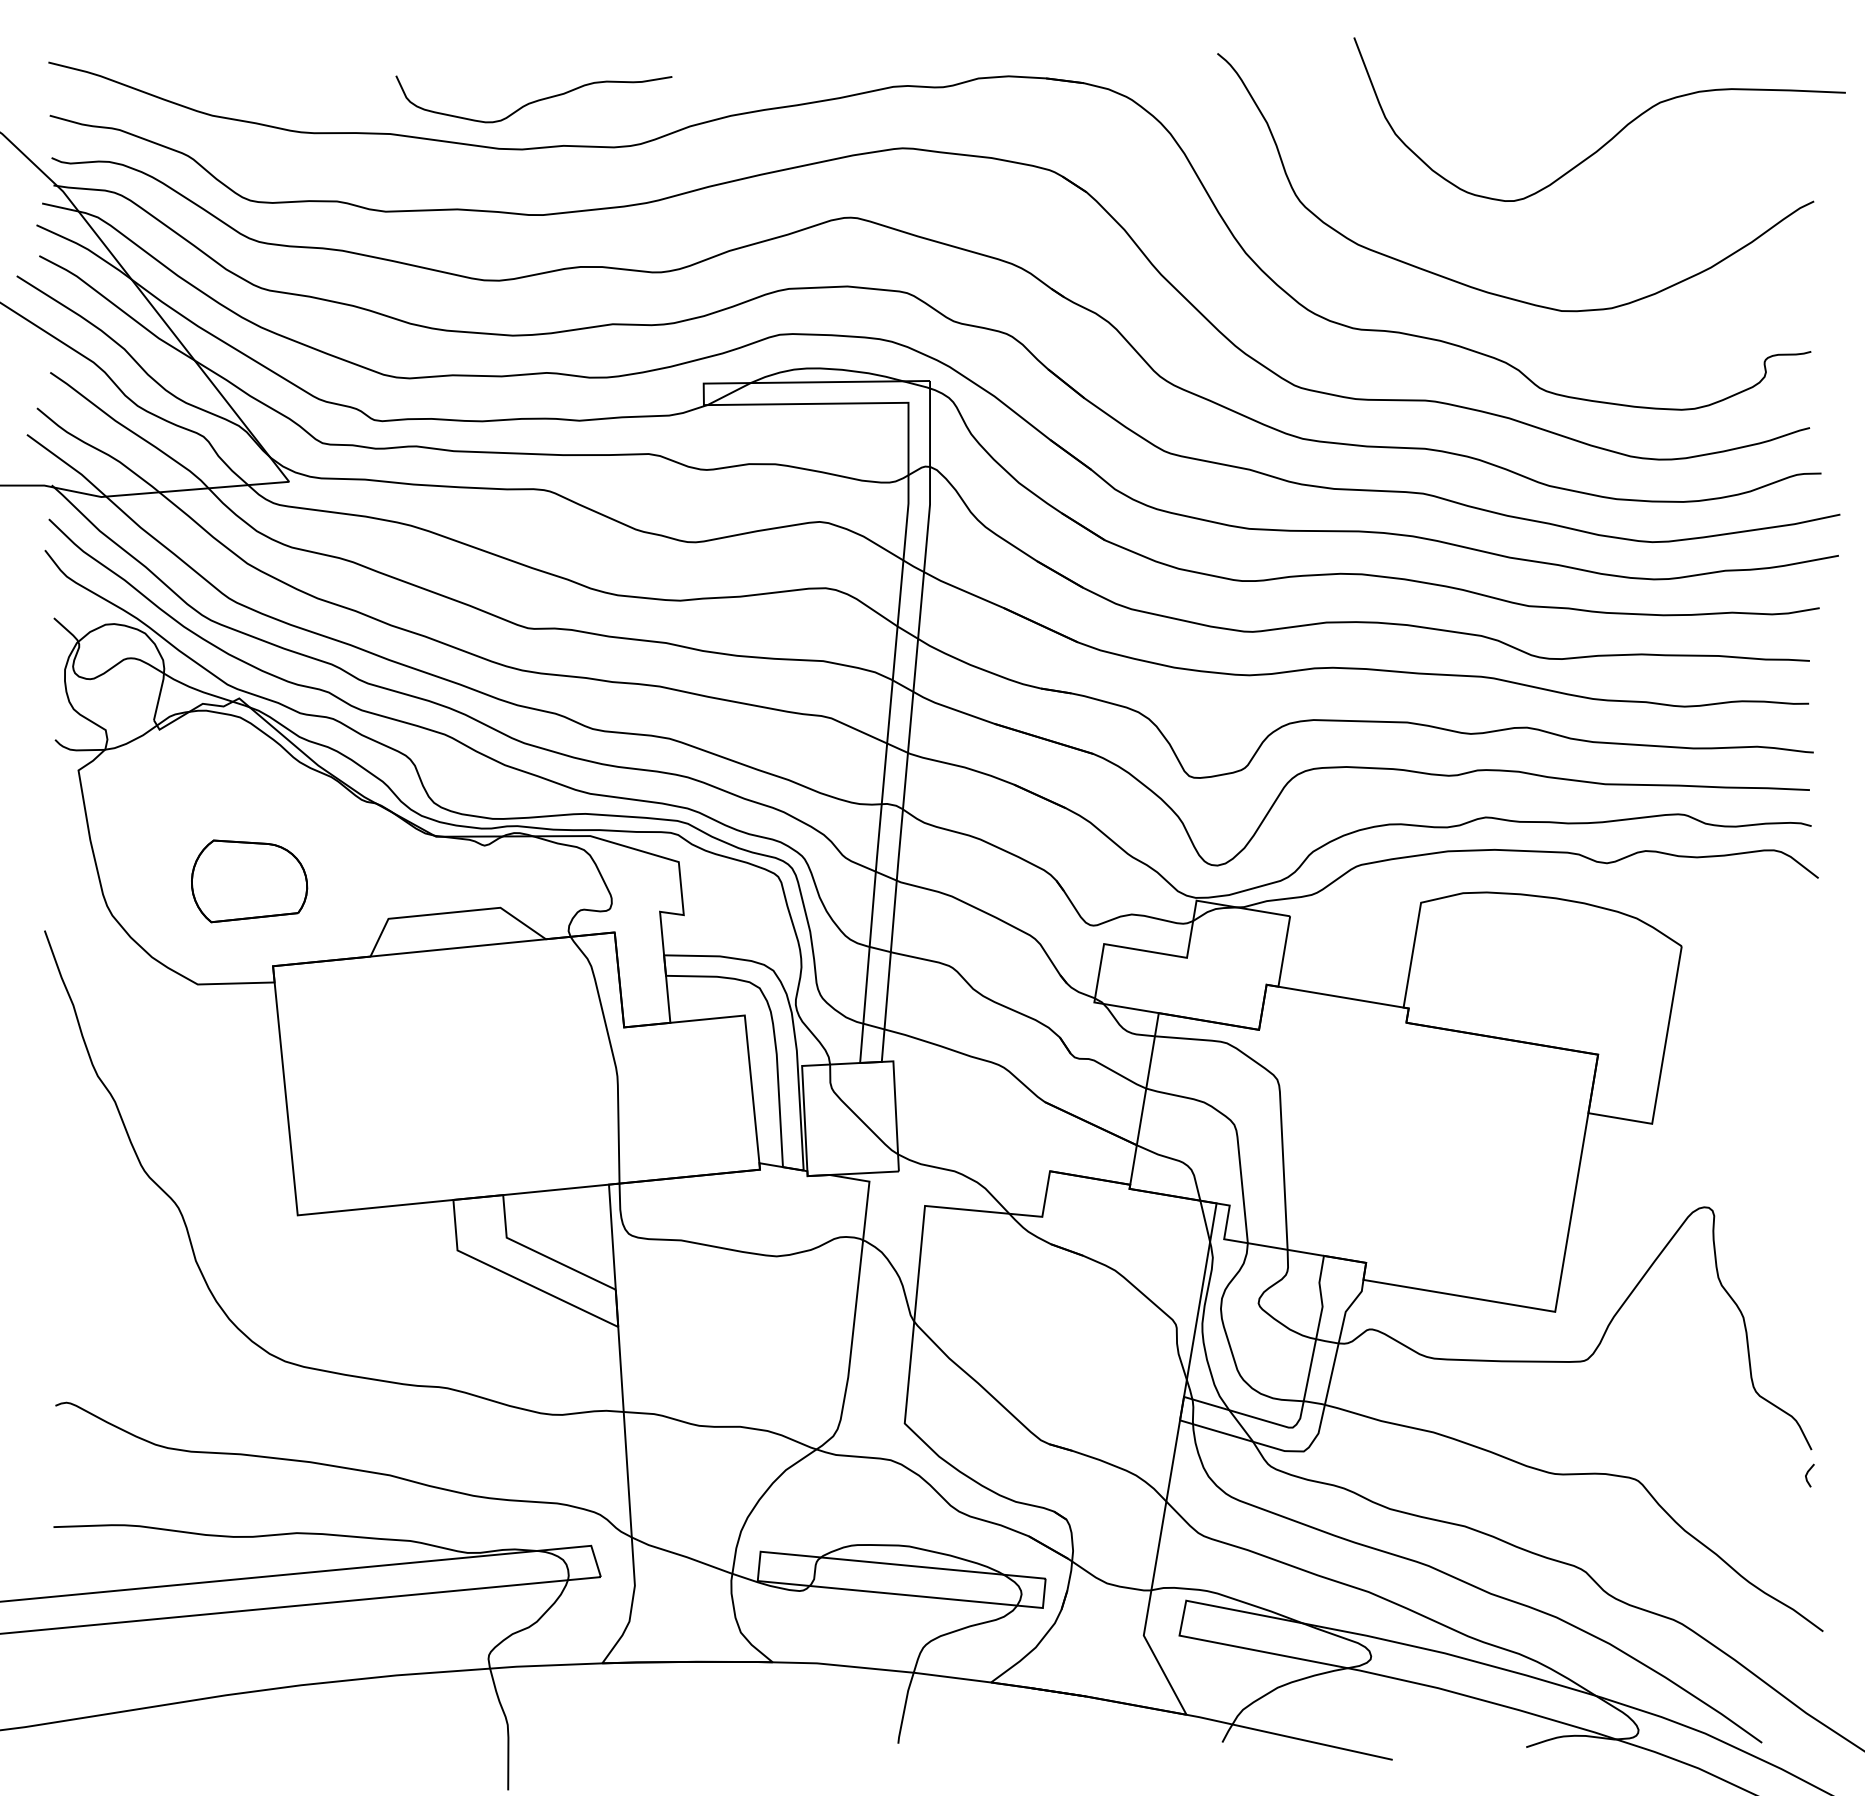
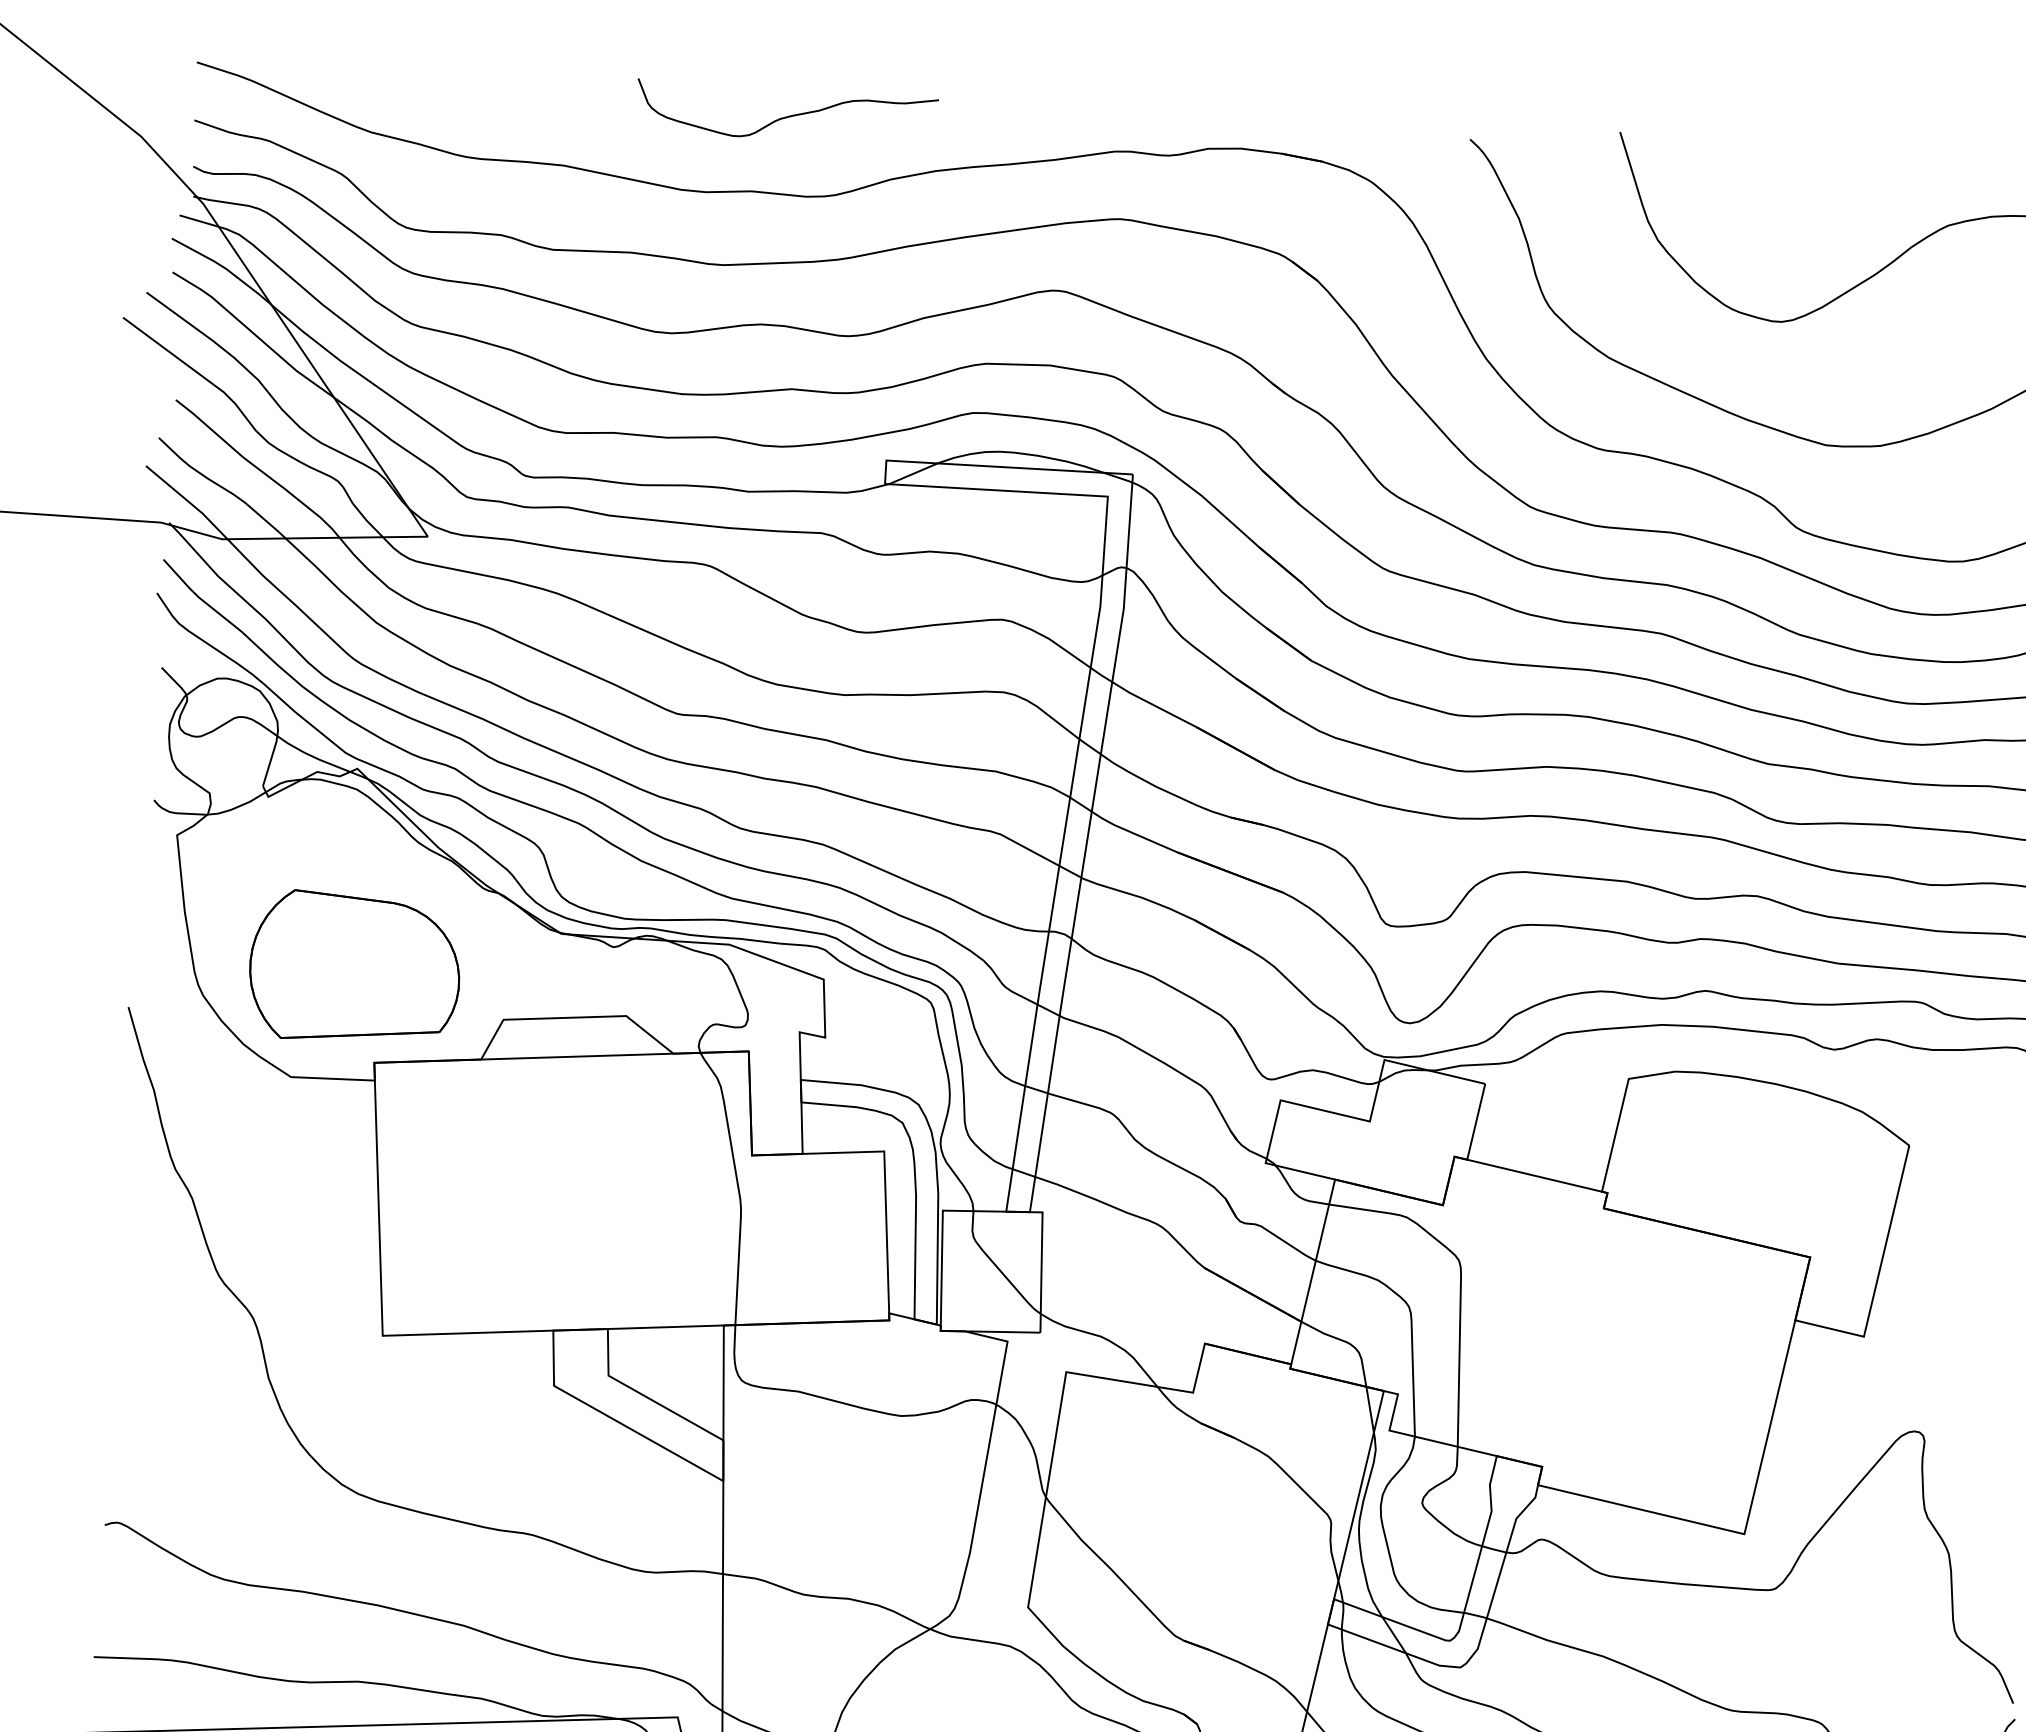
curve: (534, 100) -> (787, 115), moved
part: (249, 881) -> (354, 968), size x1.67

